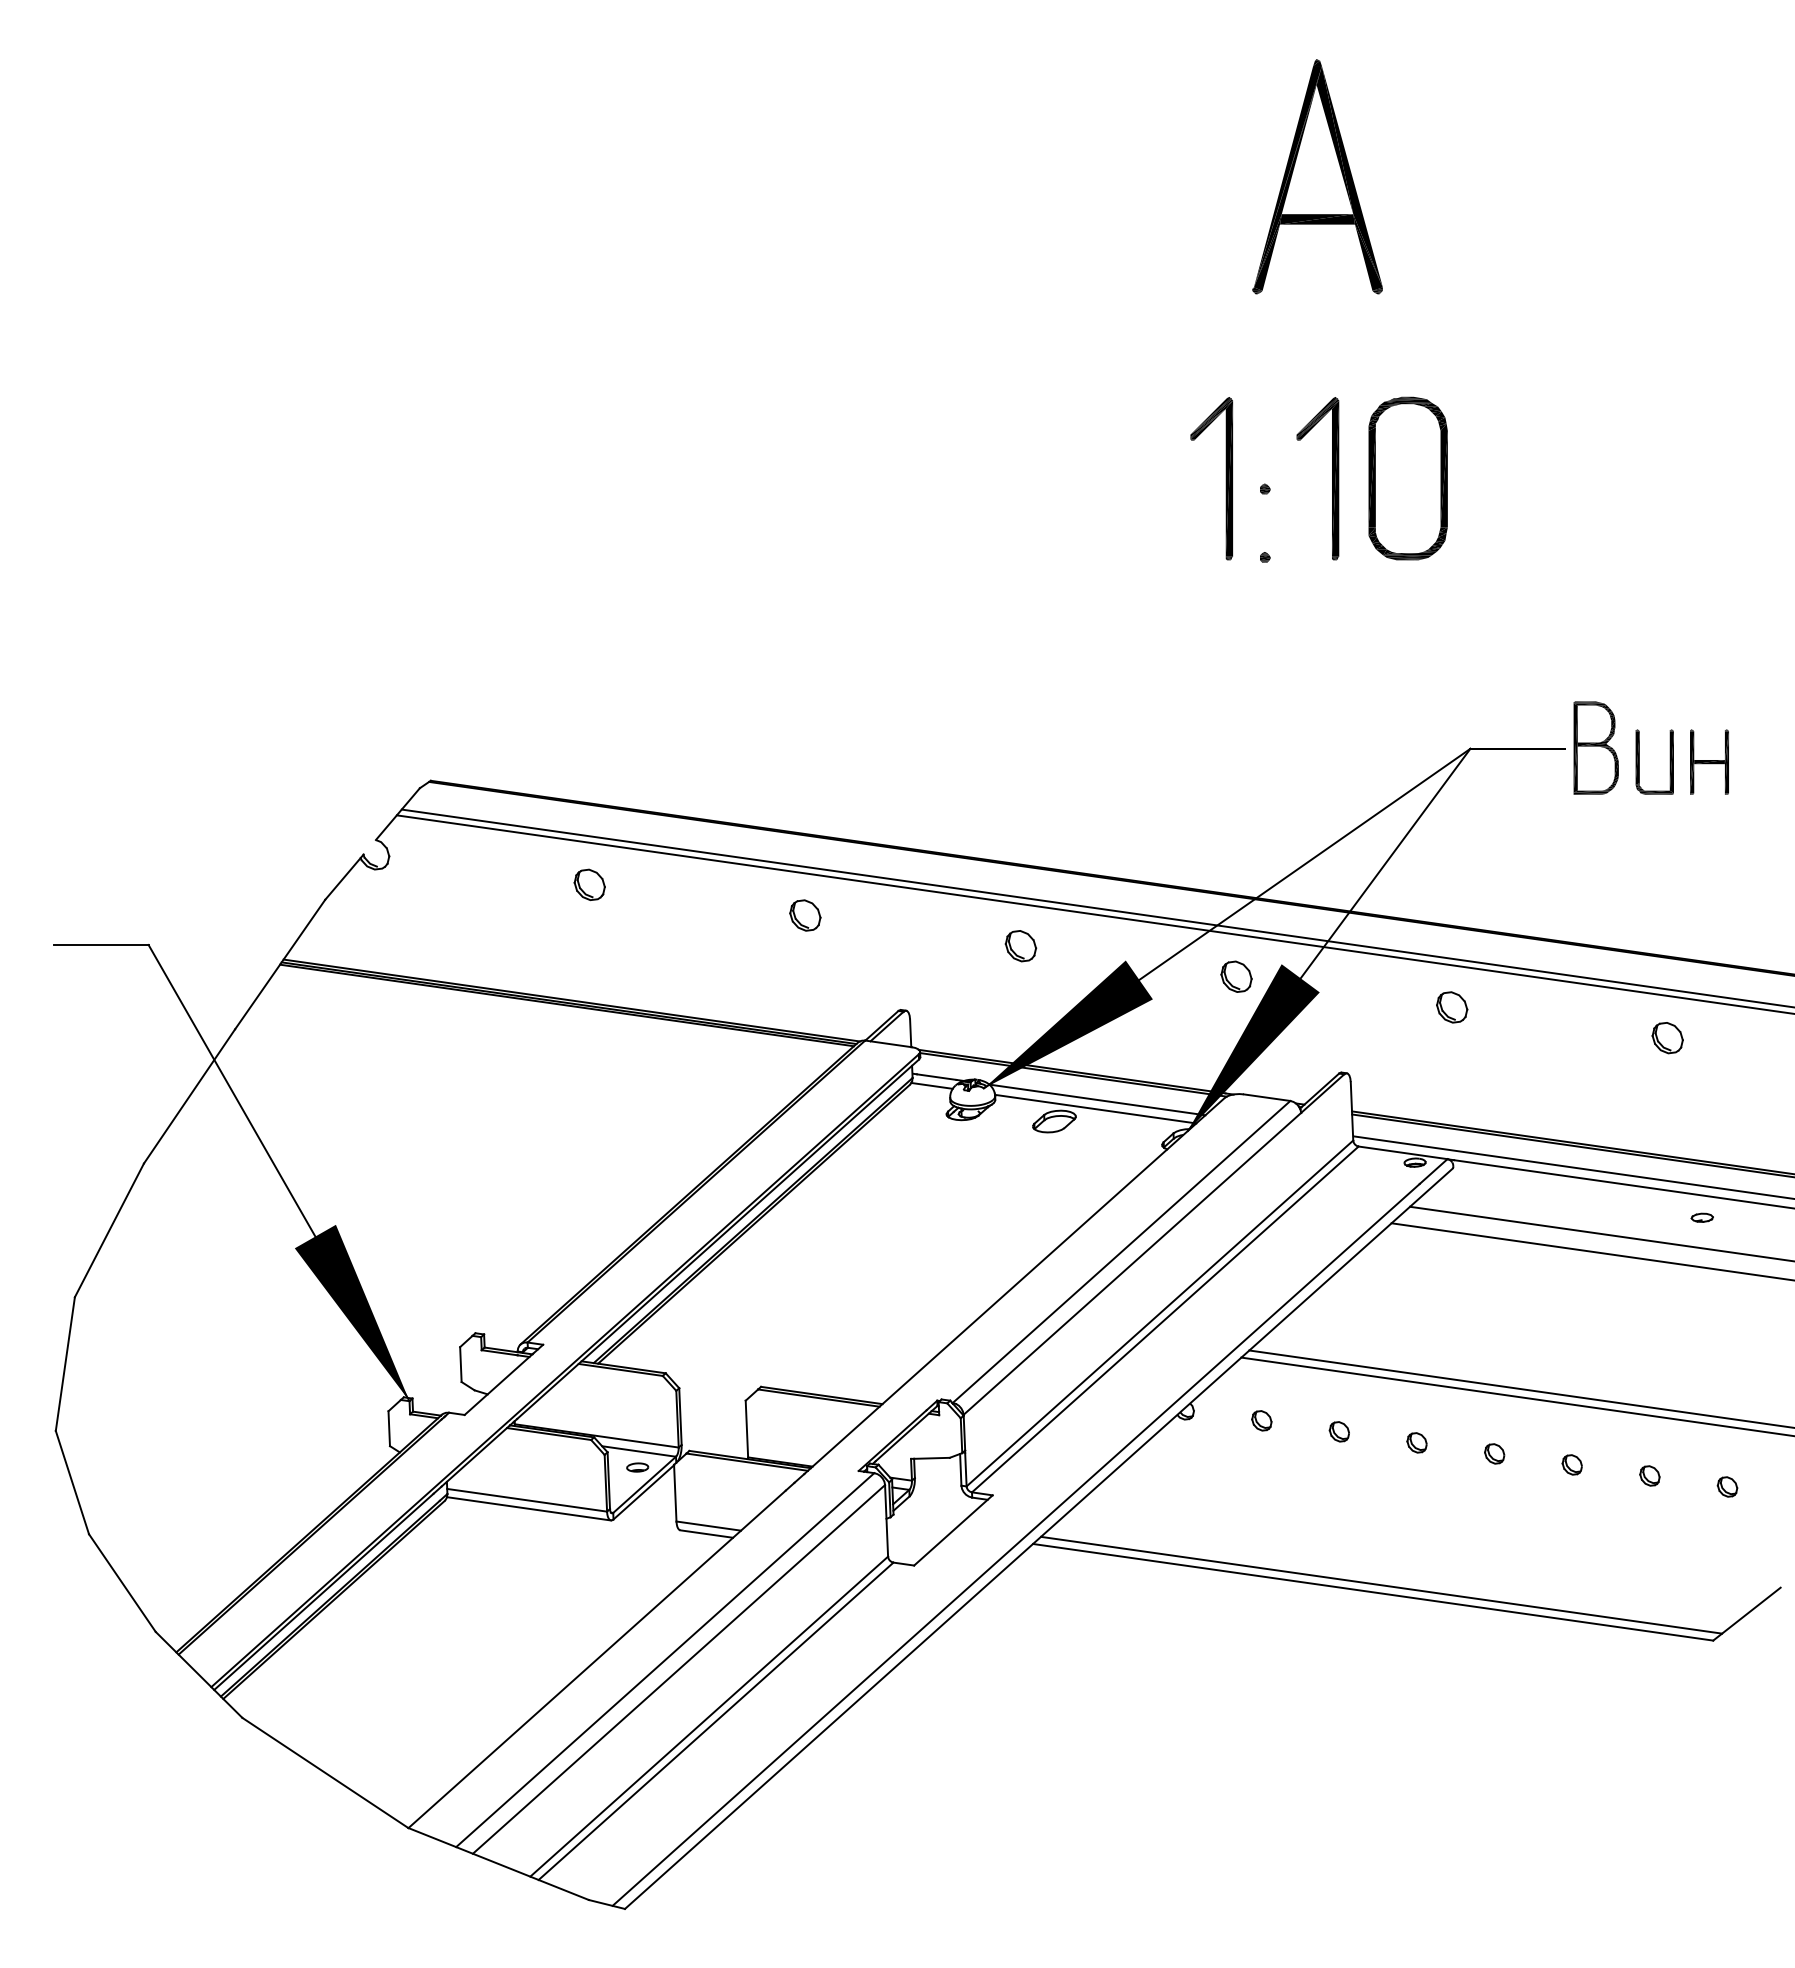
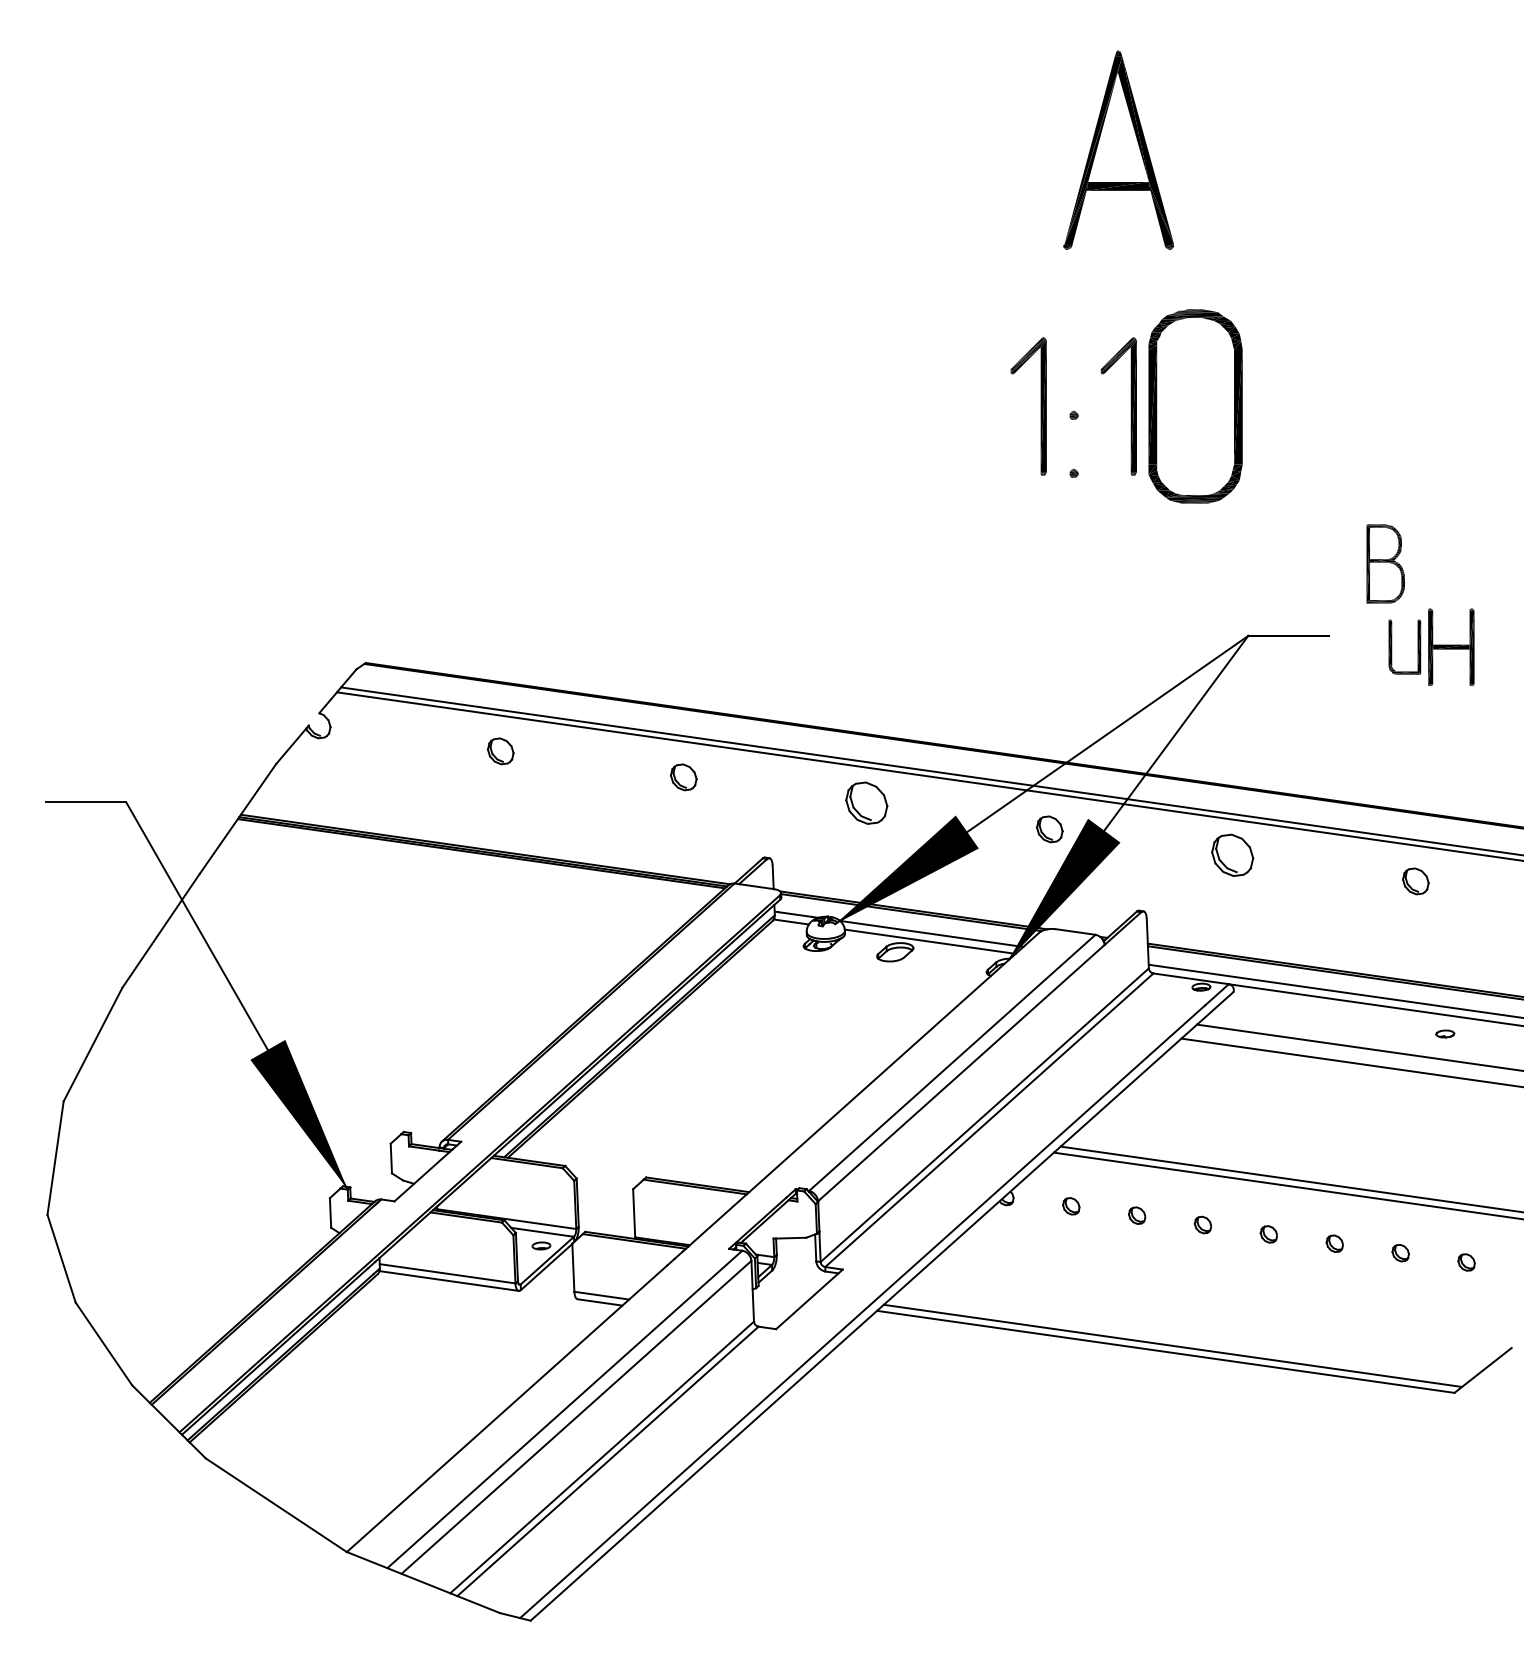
part: (1407, 478) -> (1194, 406), size x1.4
part: (1595, 747) -> (1385, 563), moved
part: (1709, 761) -> (1451, 646), size x1.4
part: (1020, 946) -> (866, 803), size x1.6
part: (1452, 1007) -> (1233, 855), size x1.6

